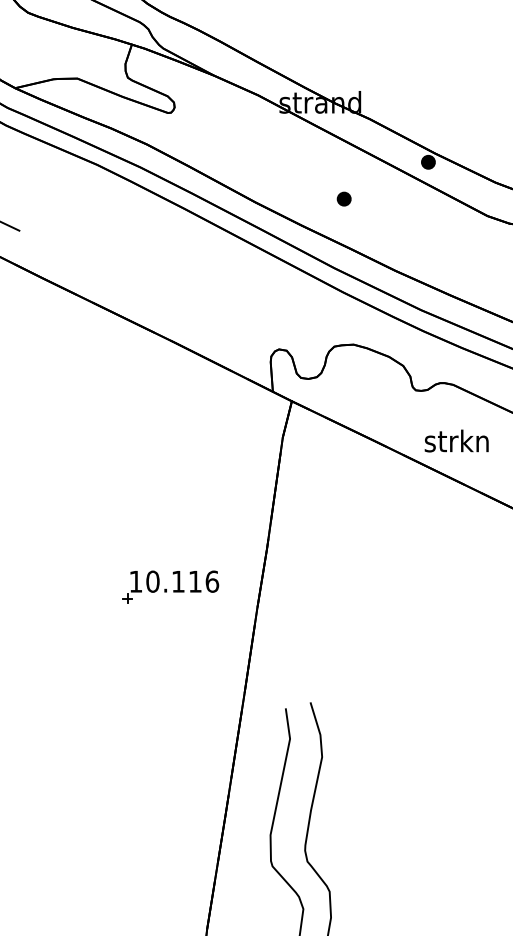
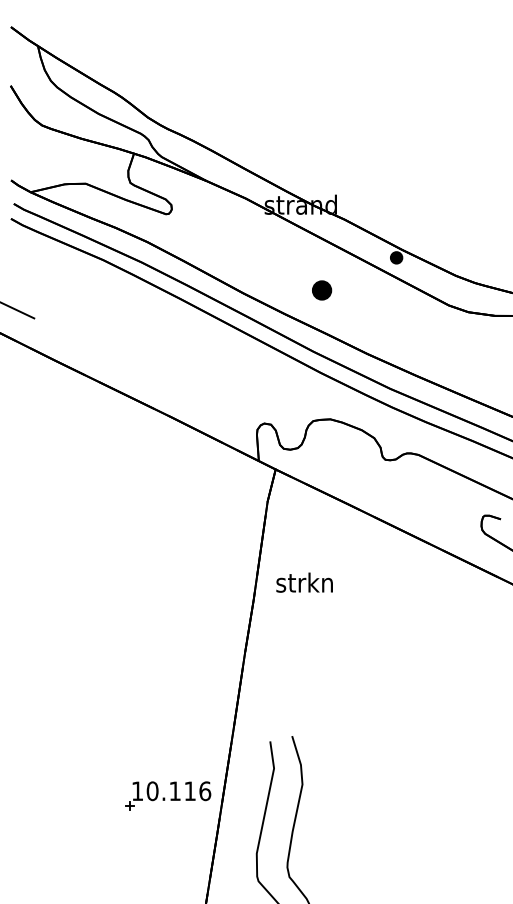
part: (343, 199) -> (321, 290), size x1.6
text: (456, 440) -> (304, 582), moved
part: (170, 586) -> (168, 795), moved

